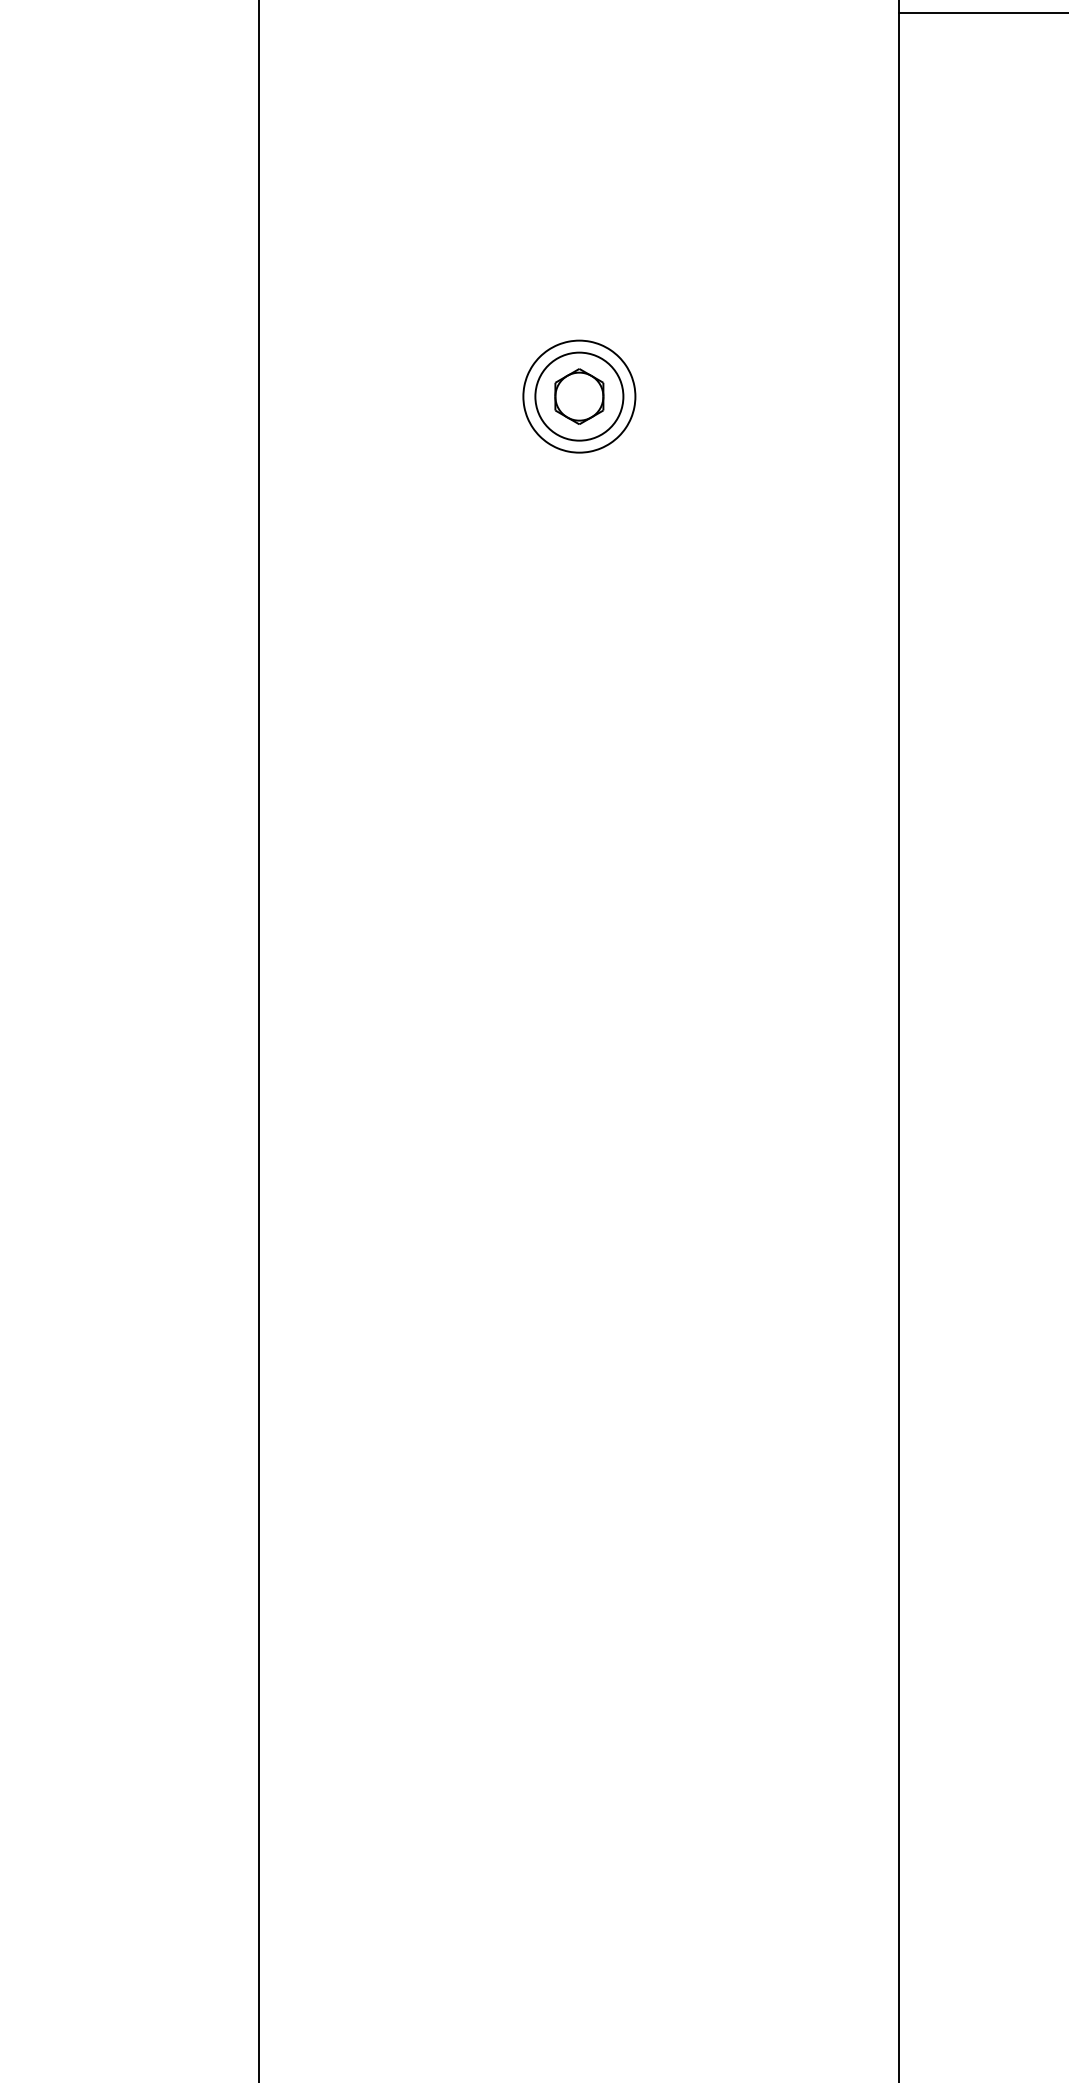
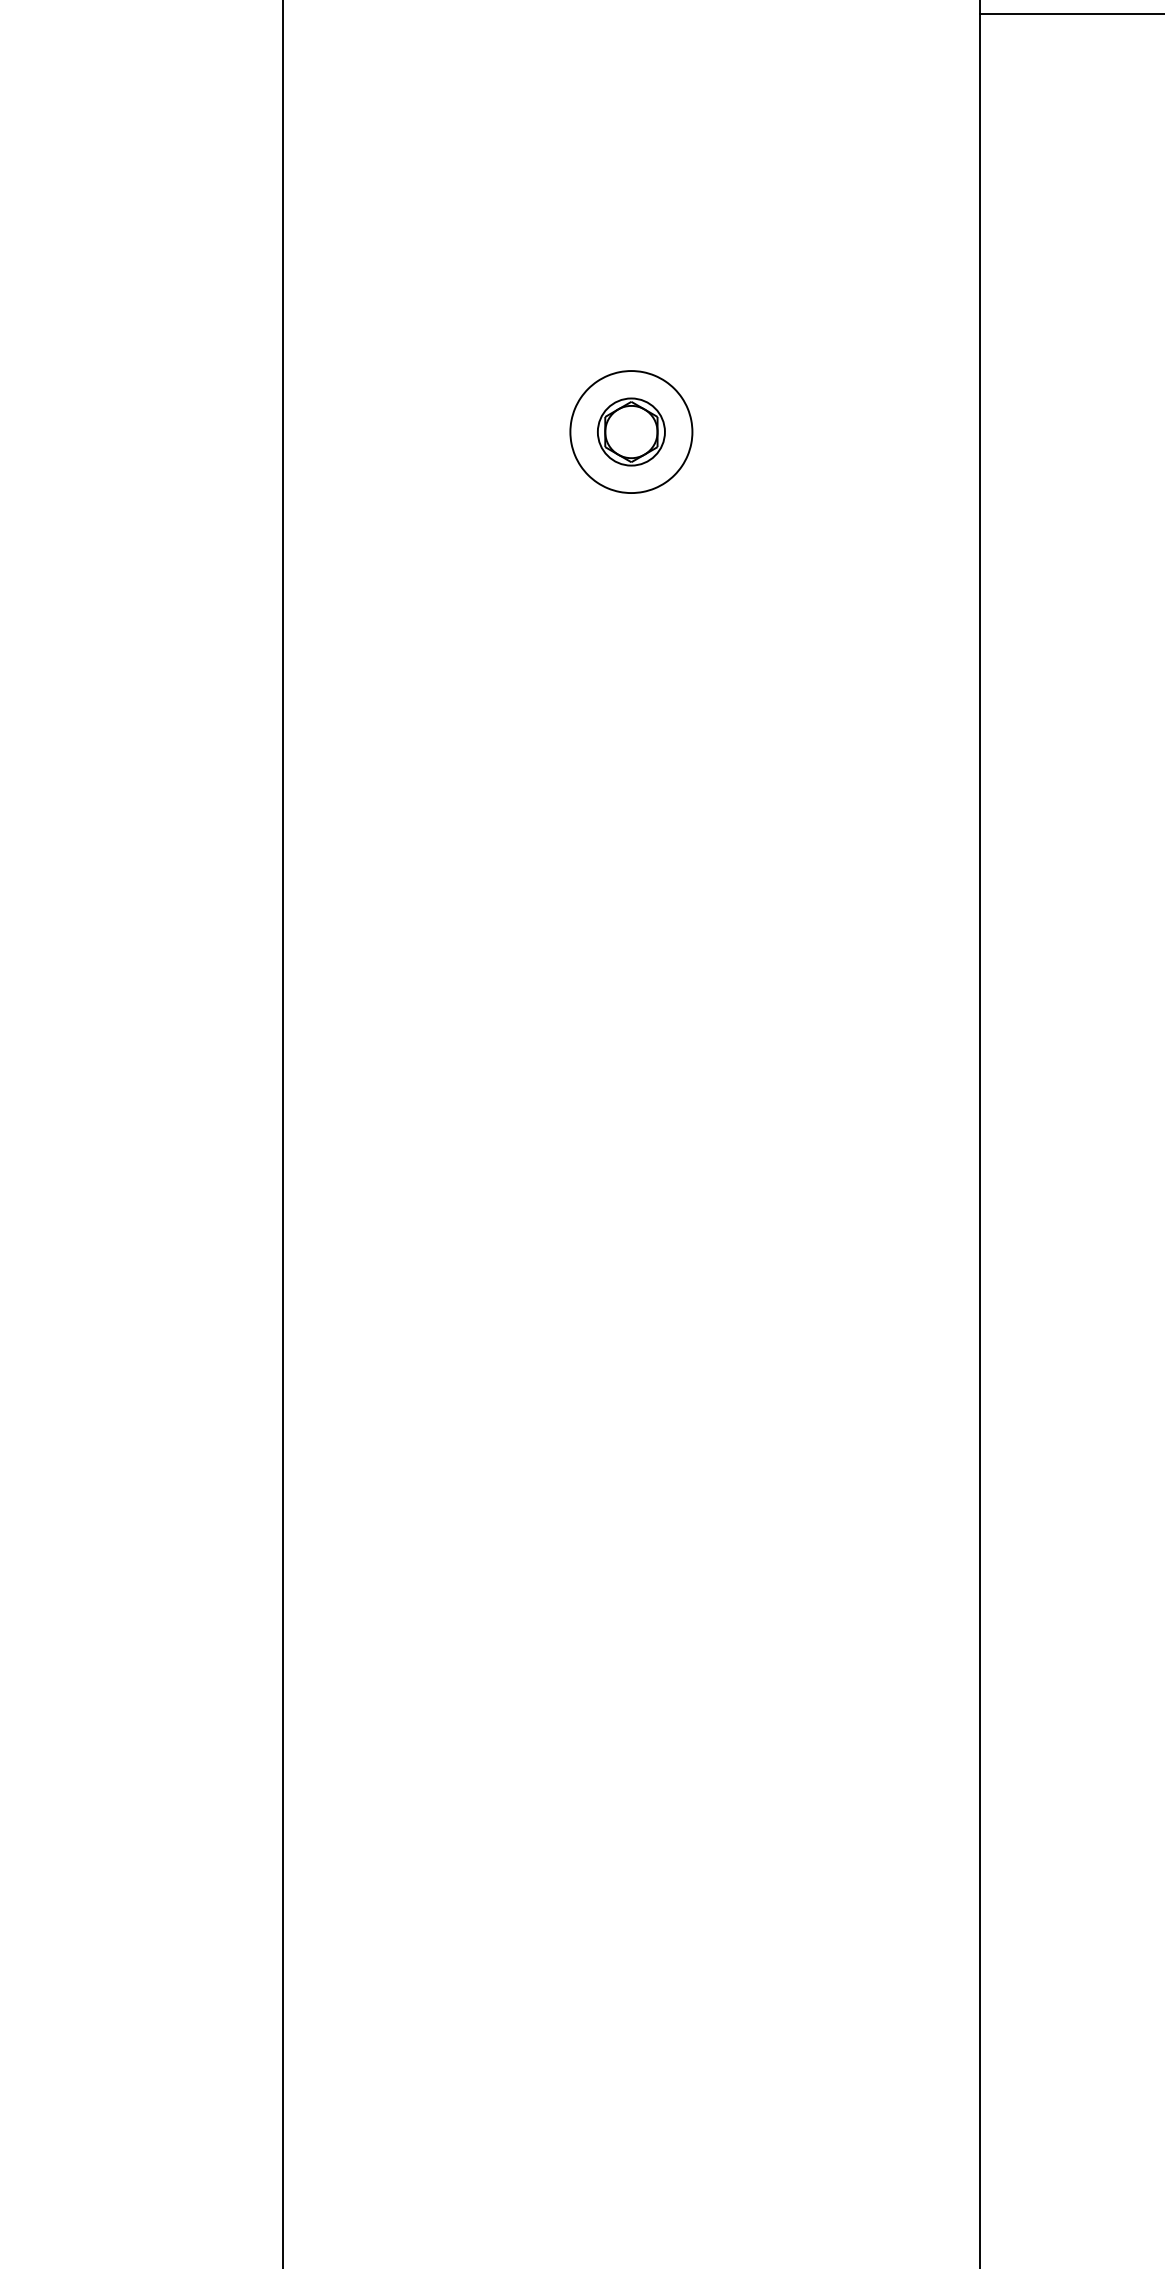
circle: (579, 396) -> (631, 431), size x0.7

